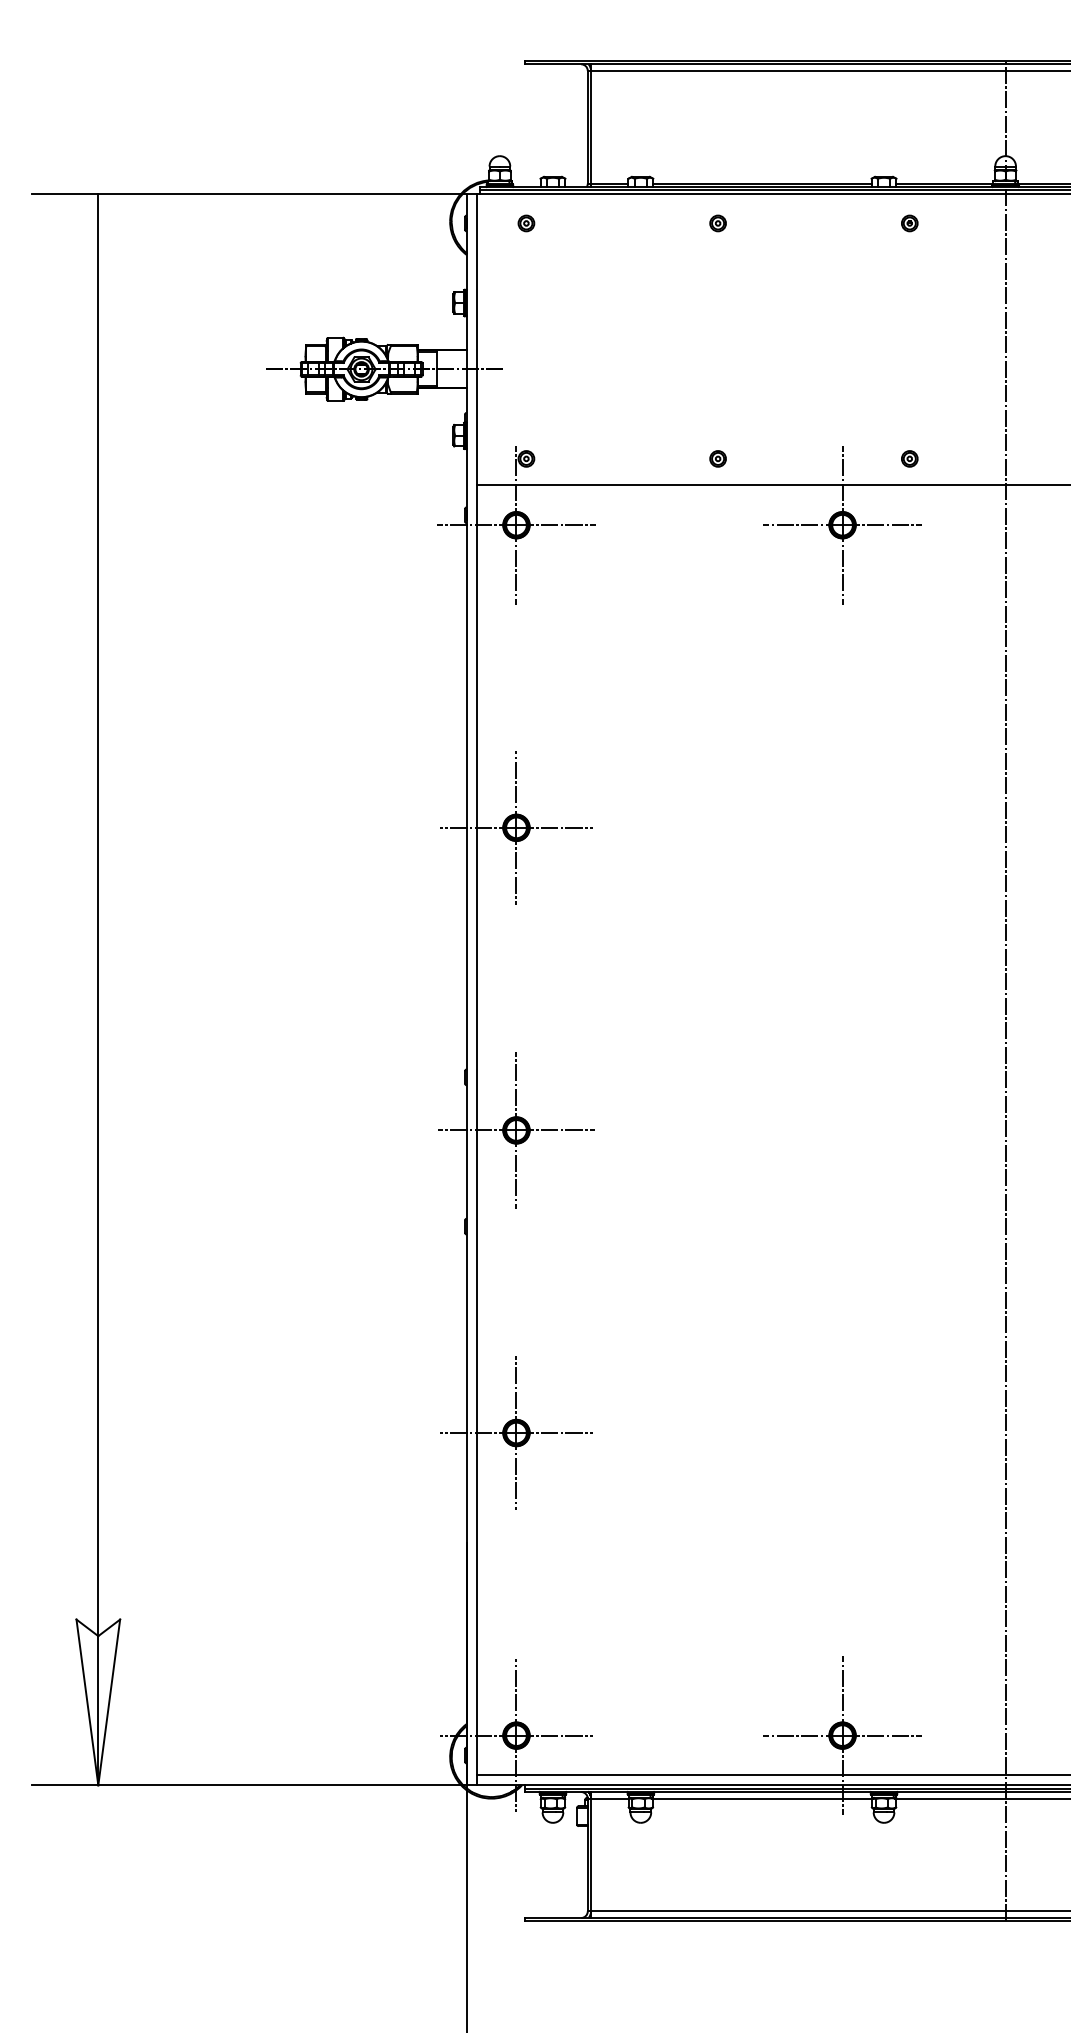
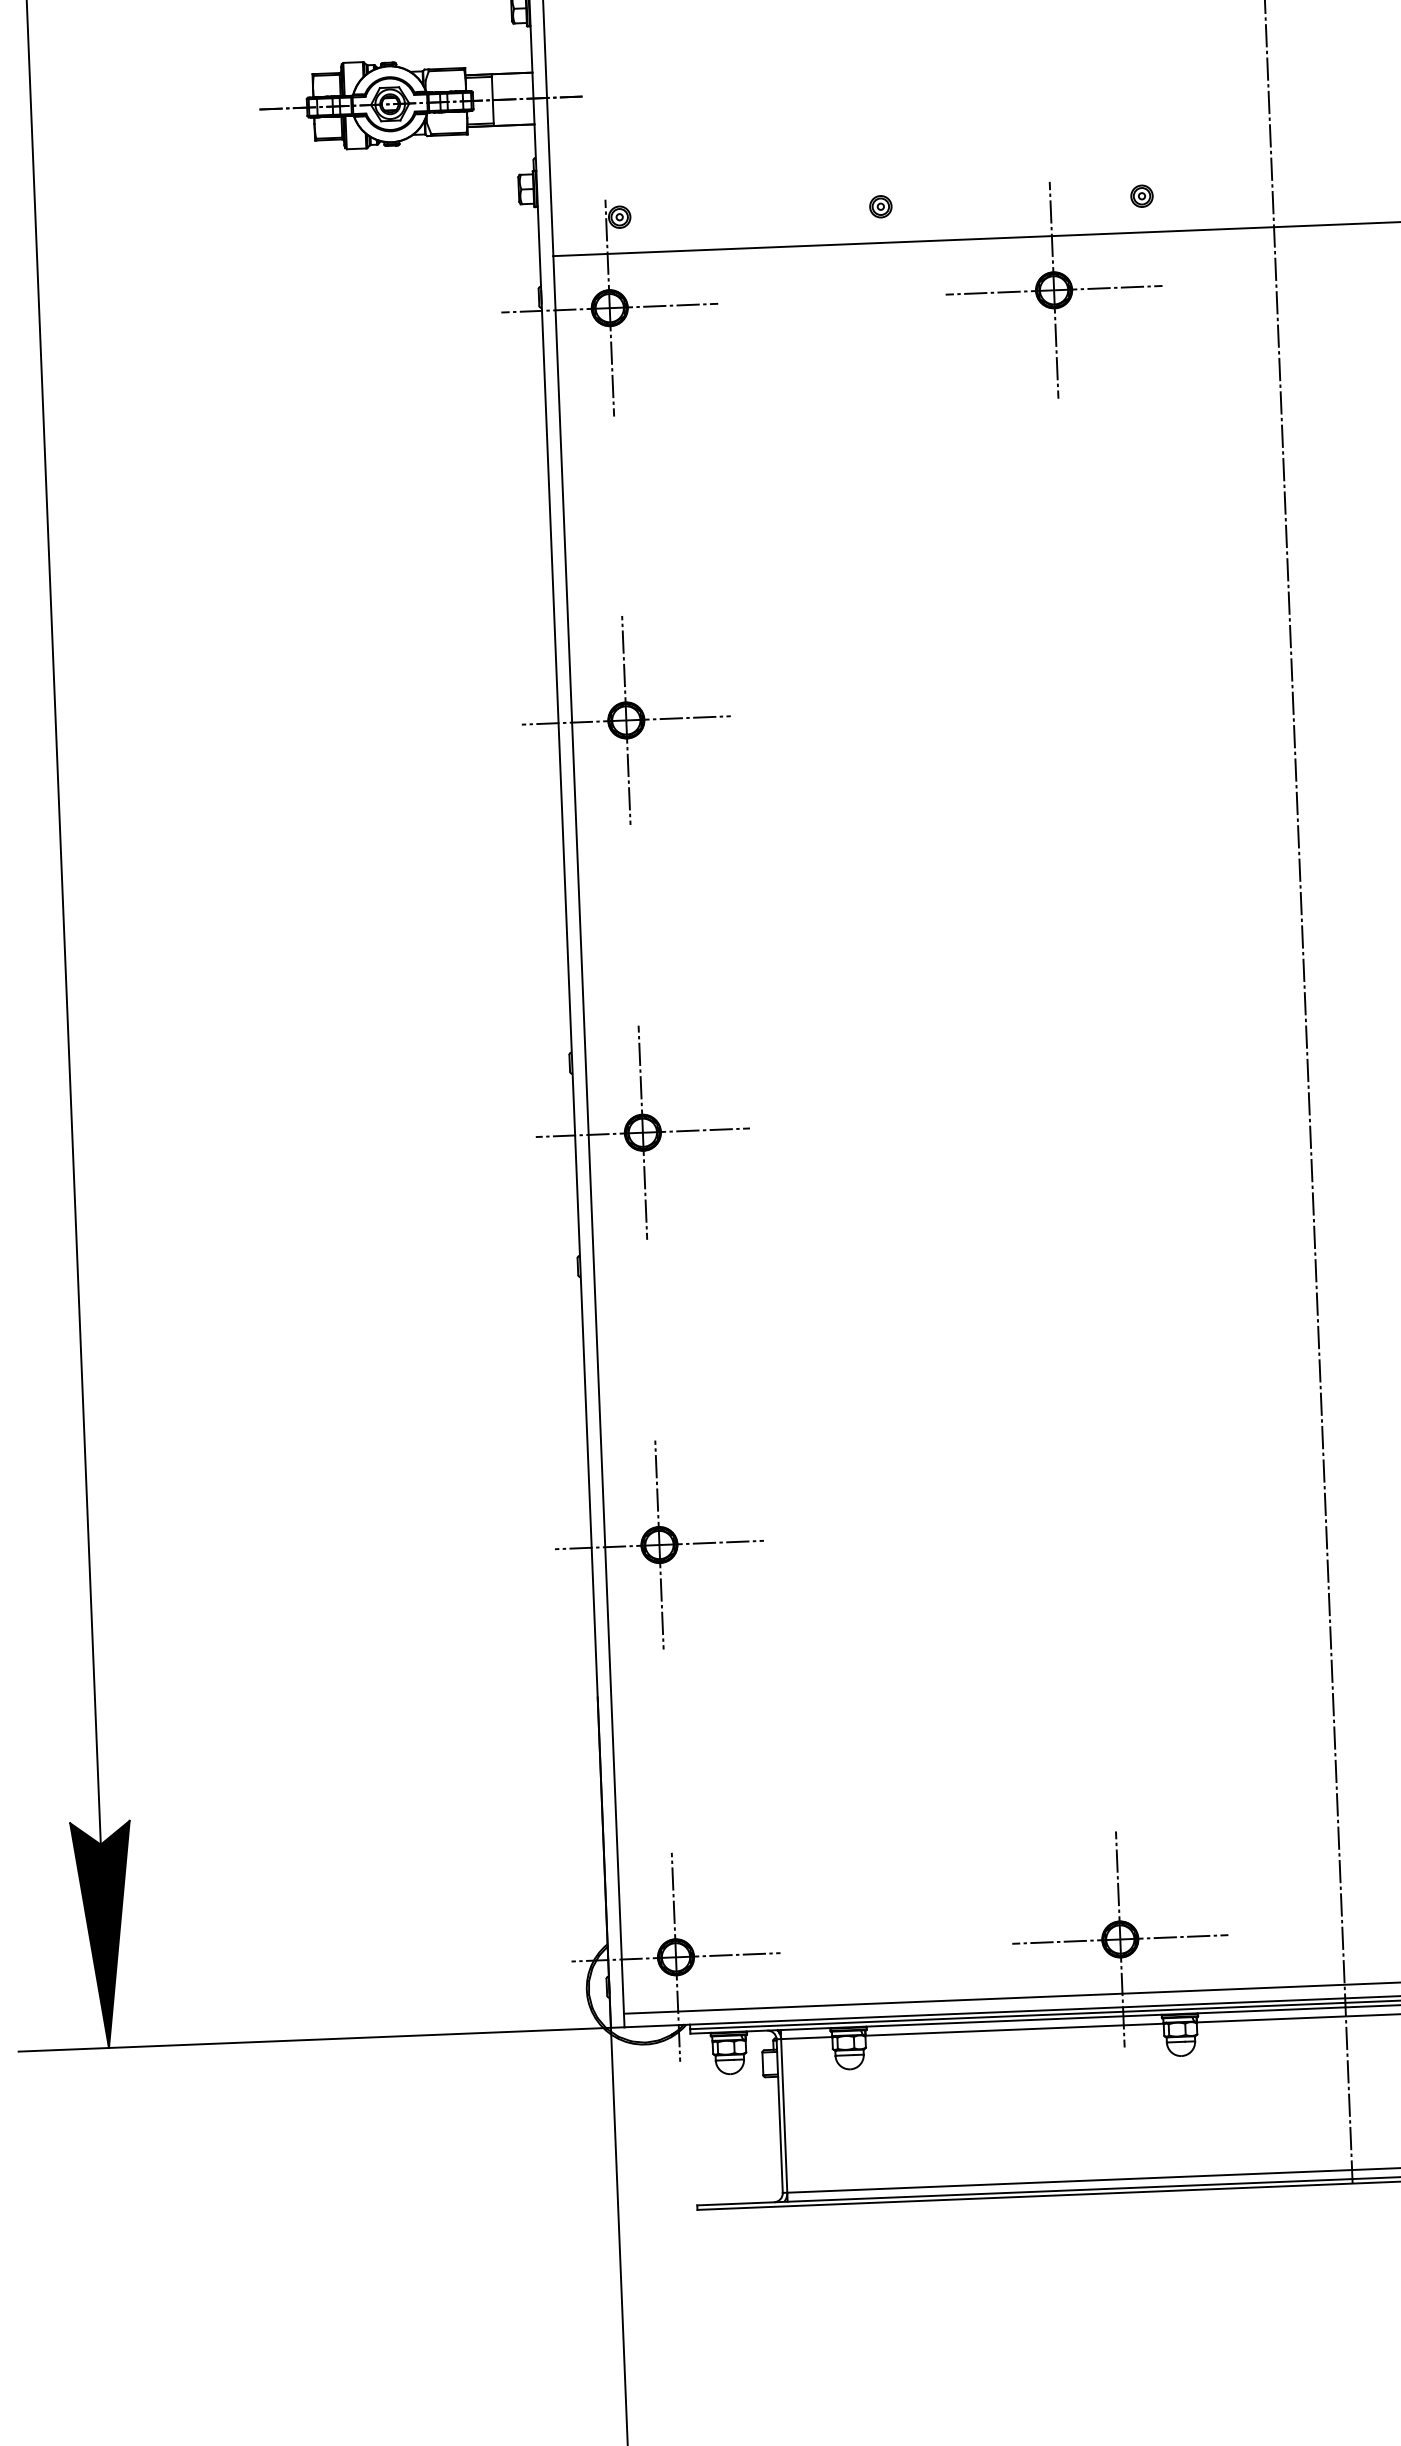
fill: (98, 1702) -> (104, 1935), added

